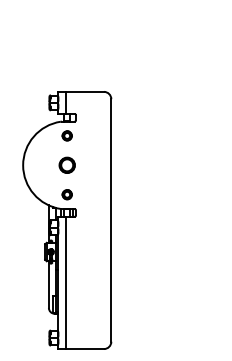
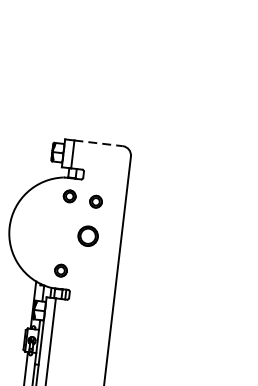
line: (85, 91) -> (99, 142), solid -> dashed
part: (87, 137) -> (95, 201), added
part: (66, 164) -> (87, 235), moved

